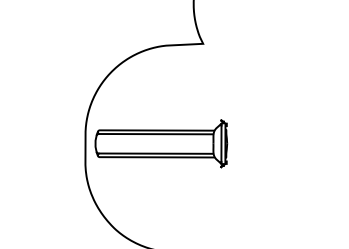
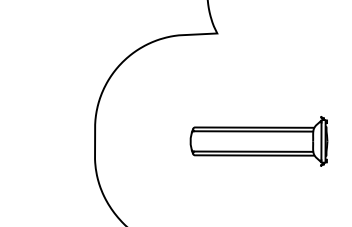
part: (161, 143) -> (259, 141), moved

